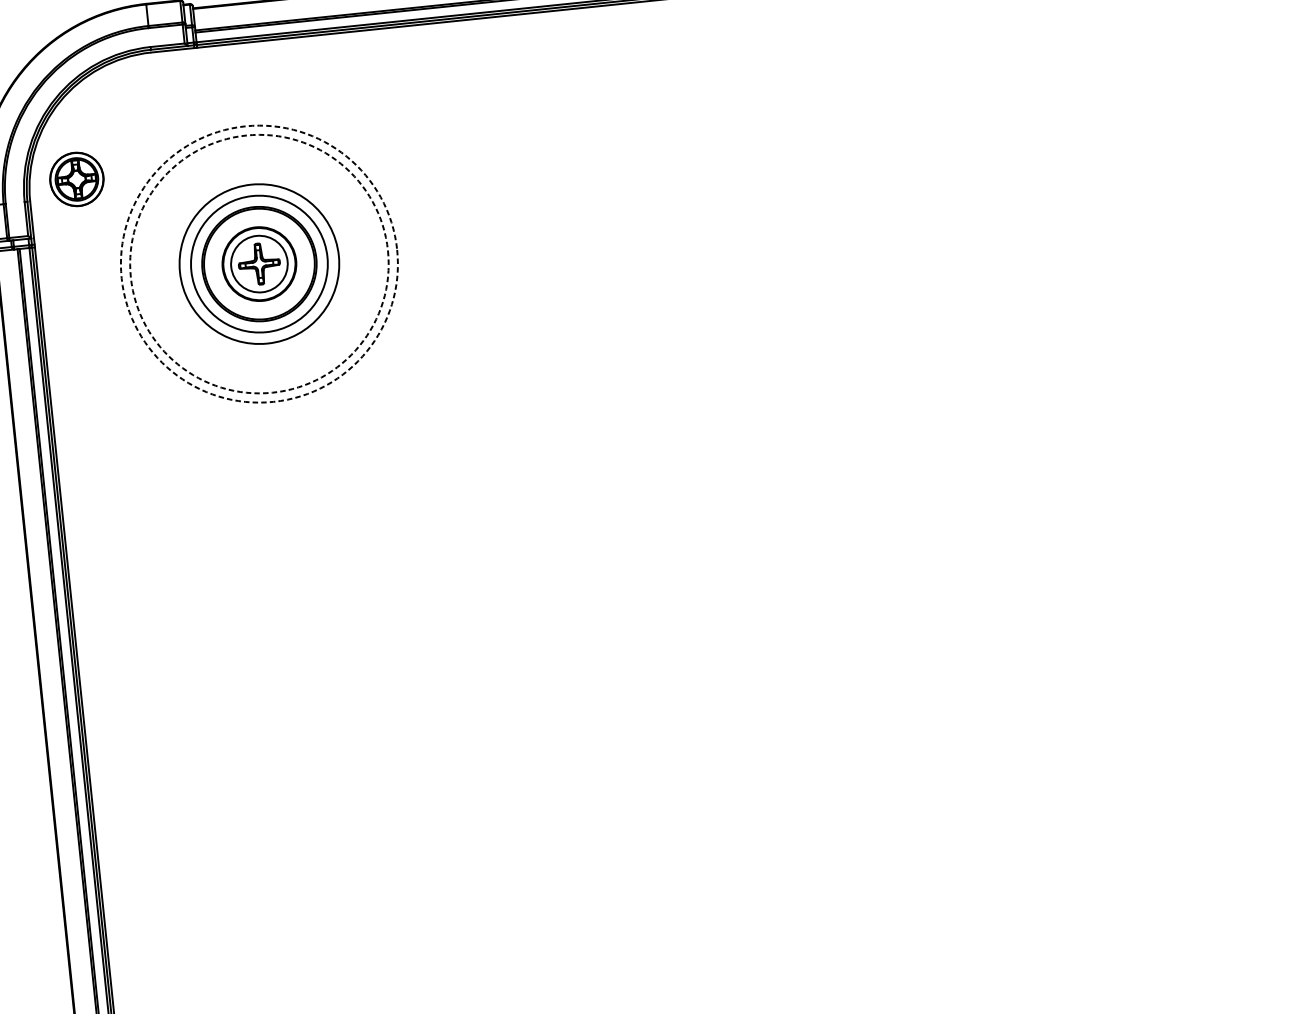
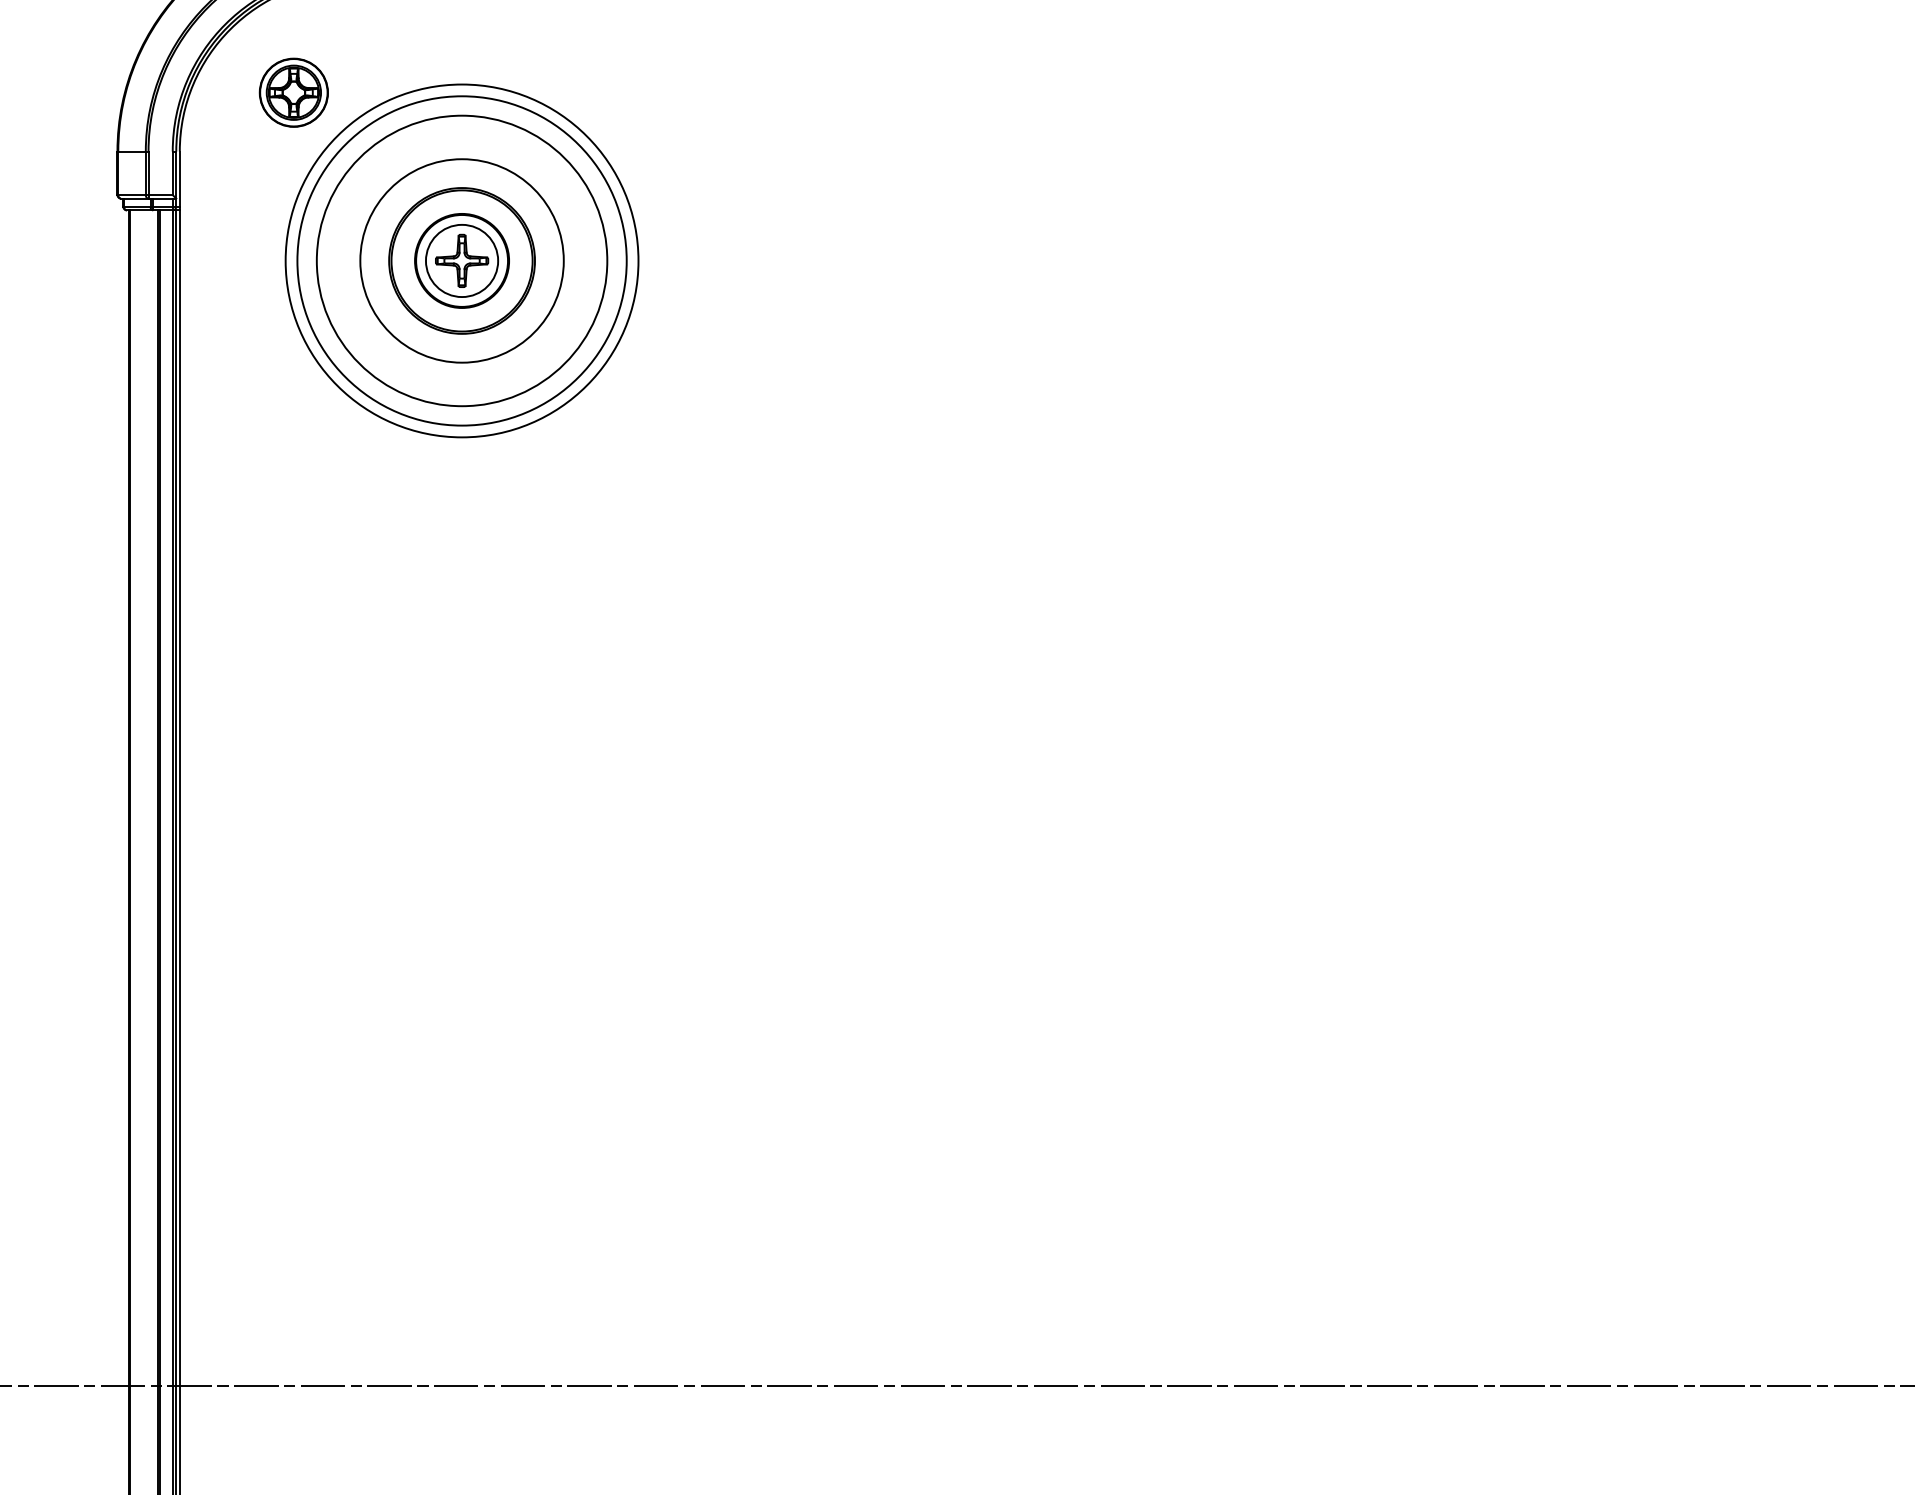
part: (76, 179) -> (293, 92), moved
circle: (258, 263) -> (461, 260), dashed -> solid
circle: (258, 263) -> (461, 260), dashed -> solid
circle: (258, 263) -> (461, 260), size x1.67

